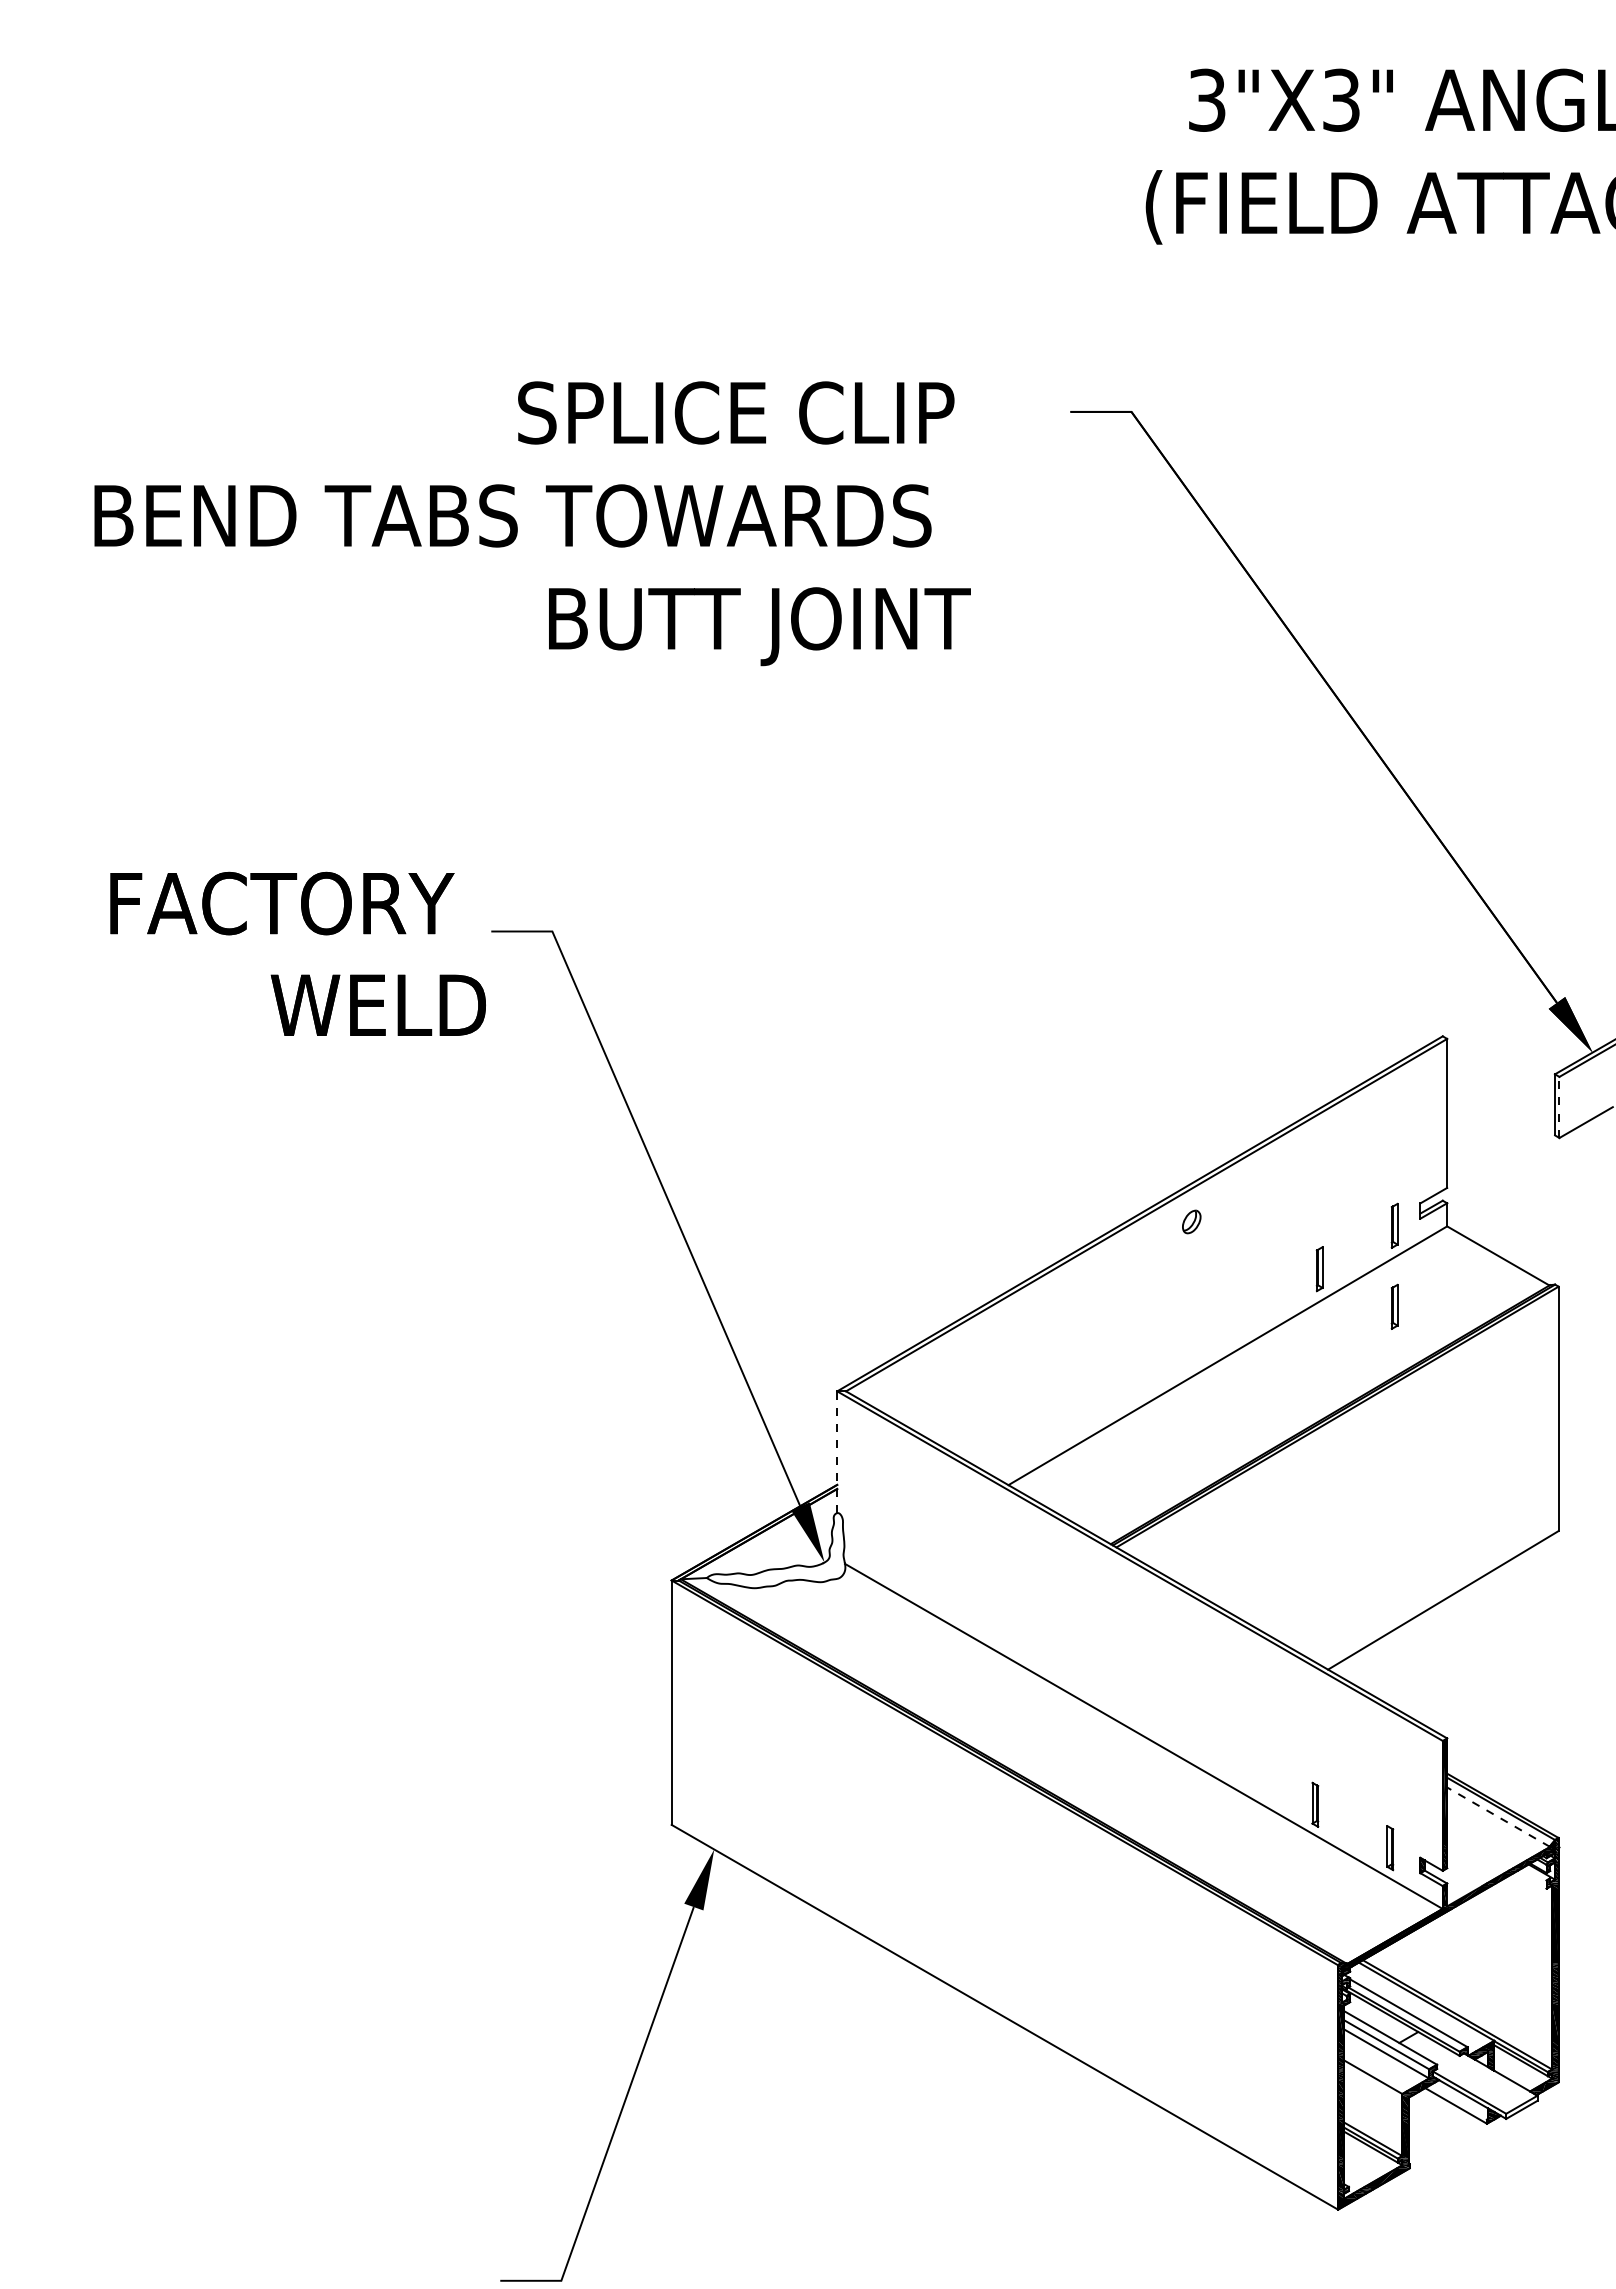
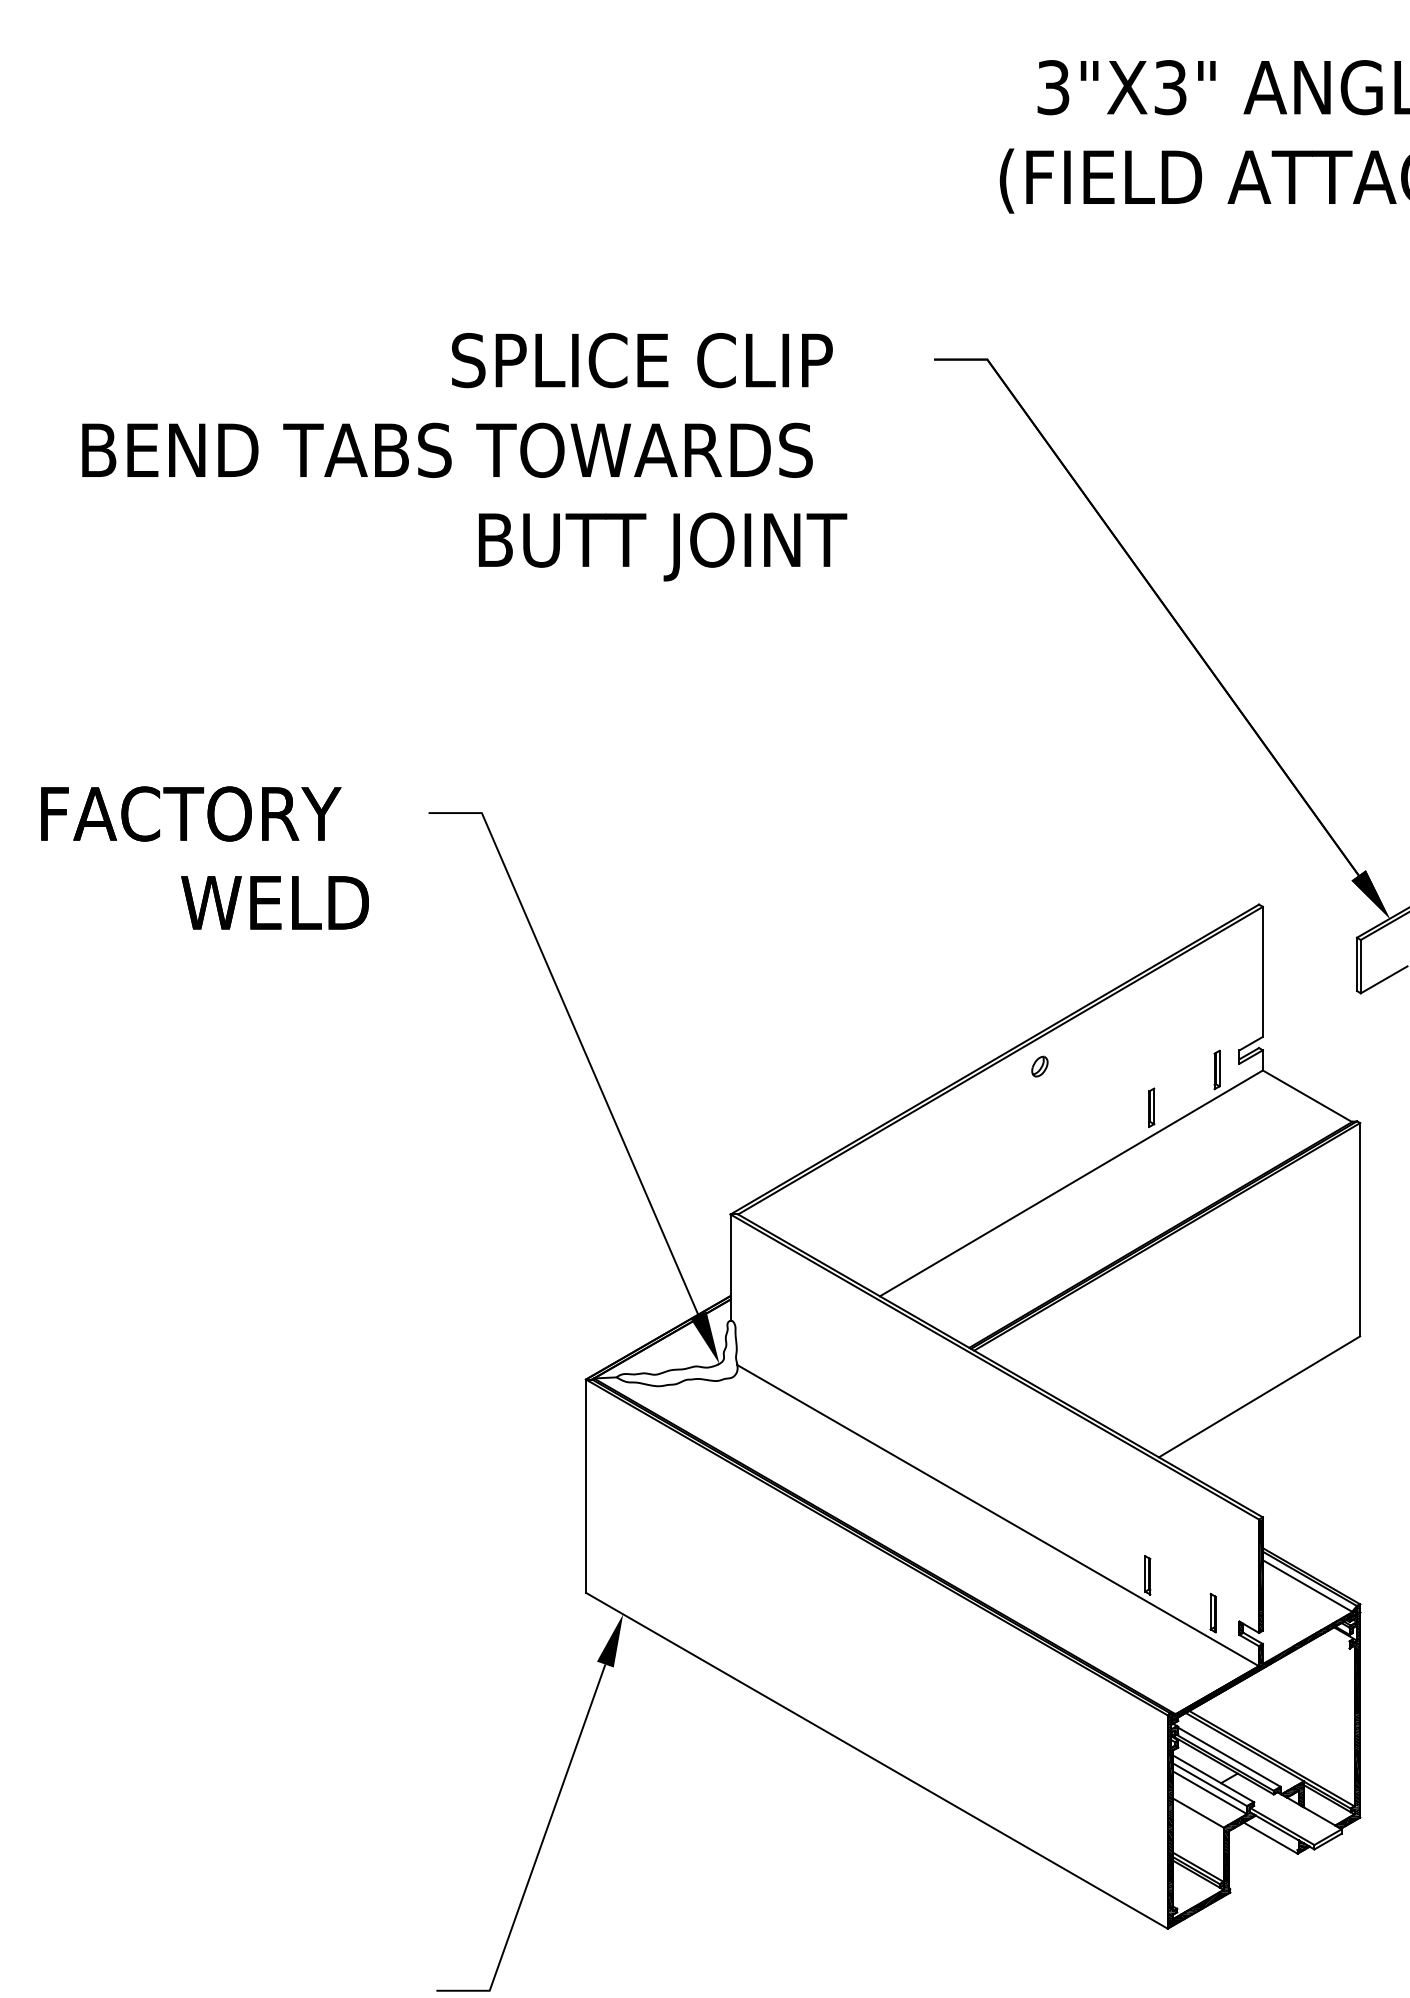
text: (297, 953) -> (204, 857), moved
line: (1559, 1107) -> (1360, 966), dashed -> solid
part: (1394, 1306) -> (1216, 1140), removed
line: (837, 1452) -> (730, 1267), dashed -> solid
line: (1498, 1816) -> (1307, 1585), dashed -> solid

